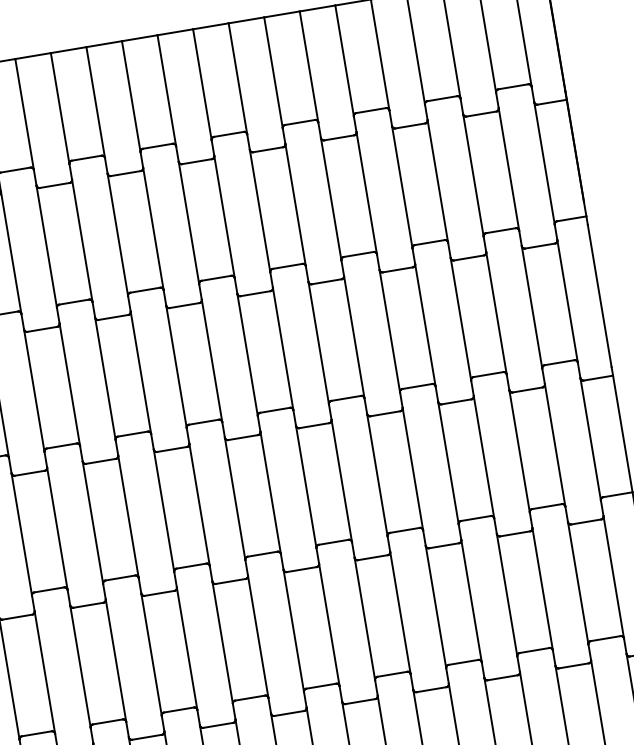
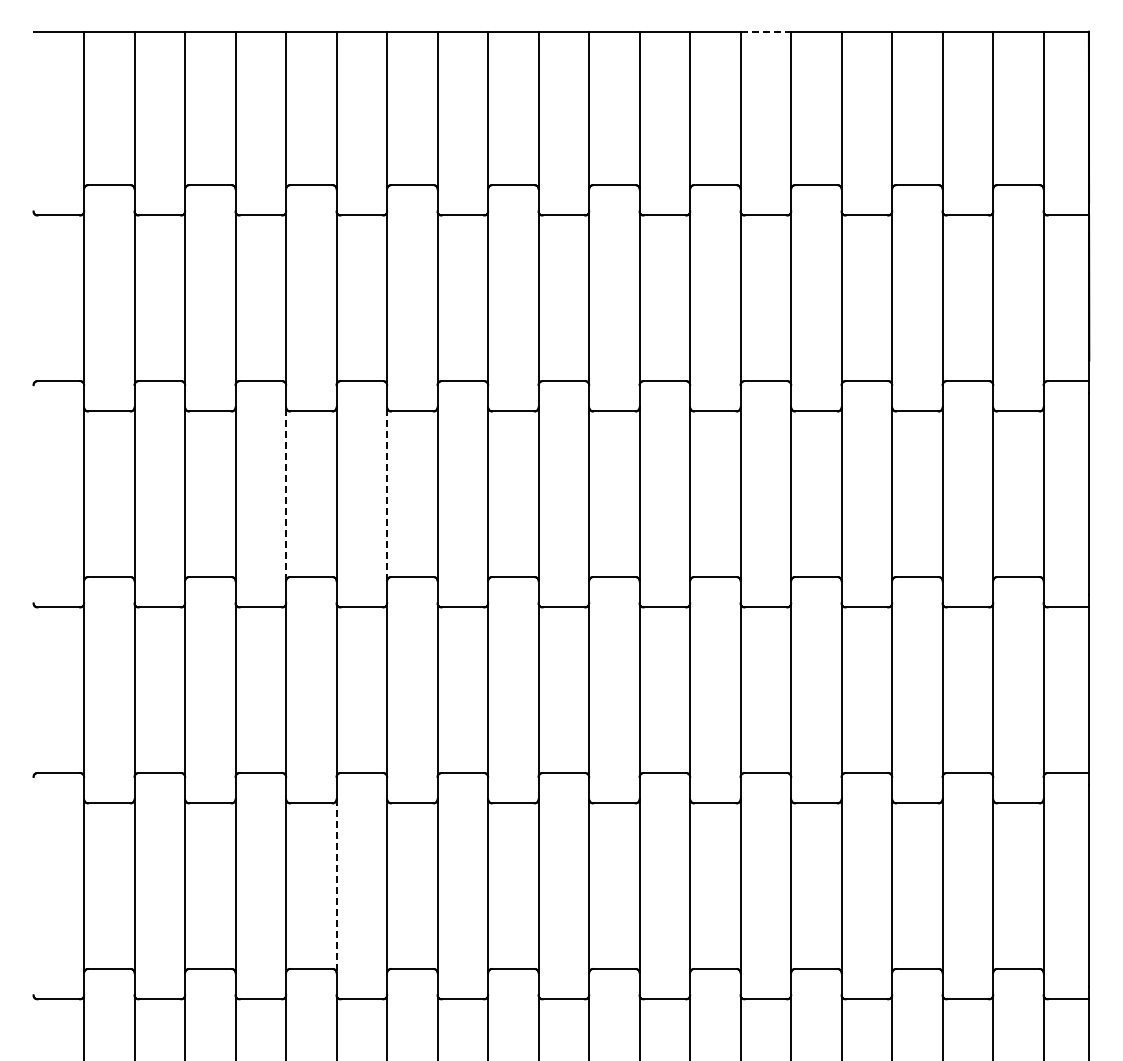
line: (317, 8) -> (766, 31), solid -> dashed
line: (105, 378) -> (387, 494), solid -> dashed
line: (34, 390) -> (286, 494), solid -> dashed
line: (115, 660) -> (336, 886), solid -> dashed

